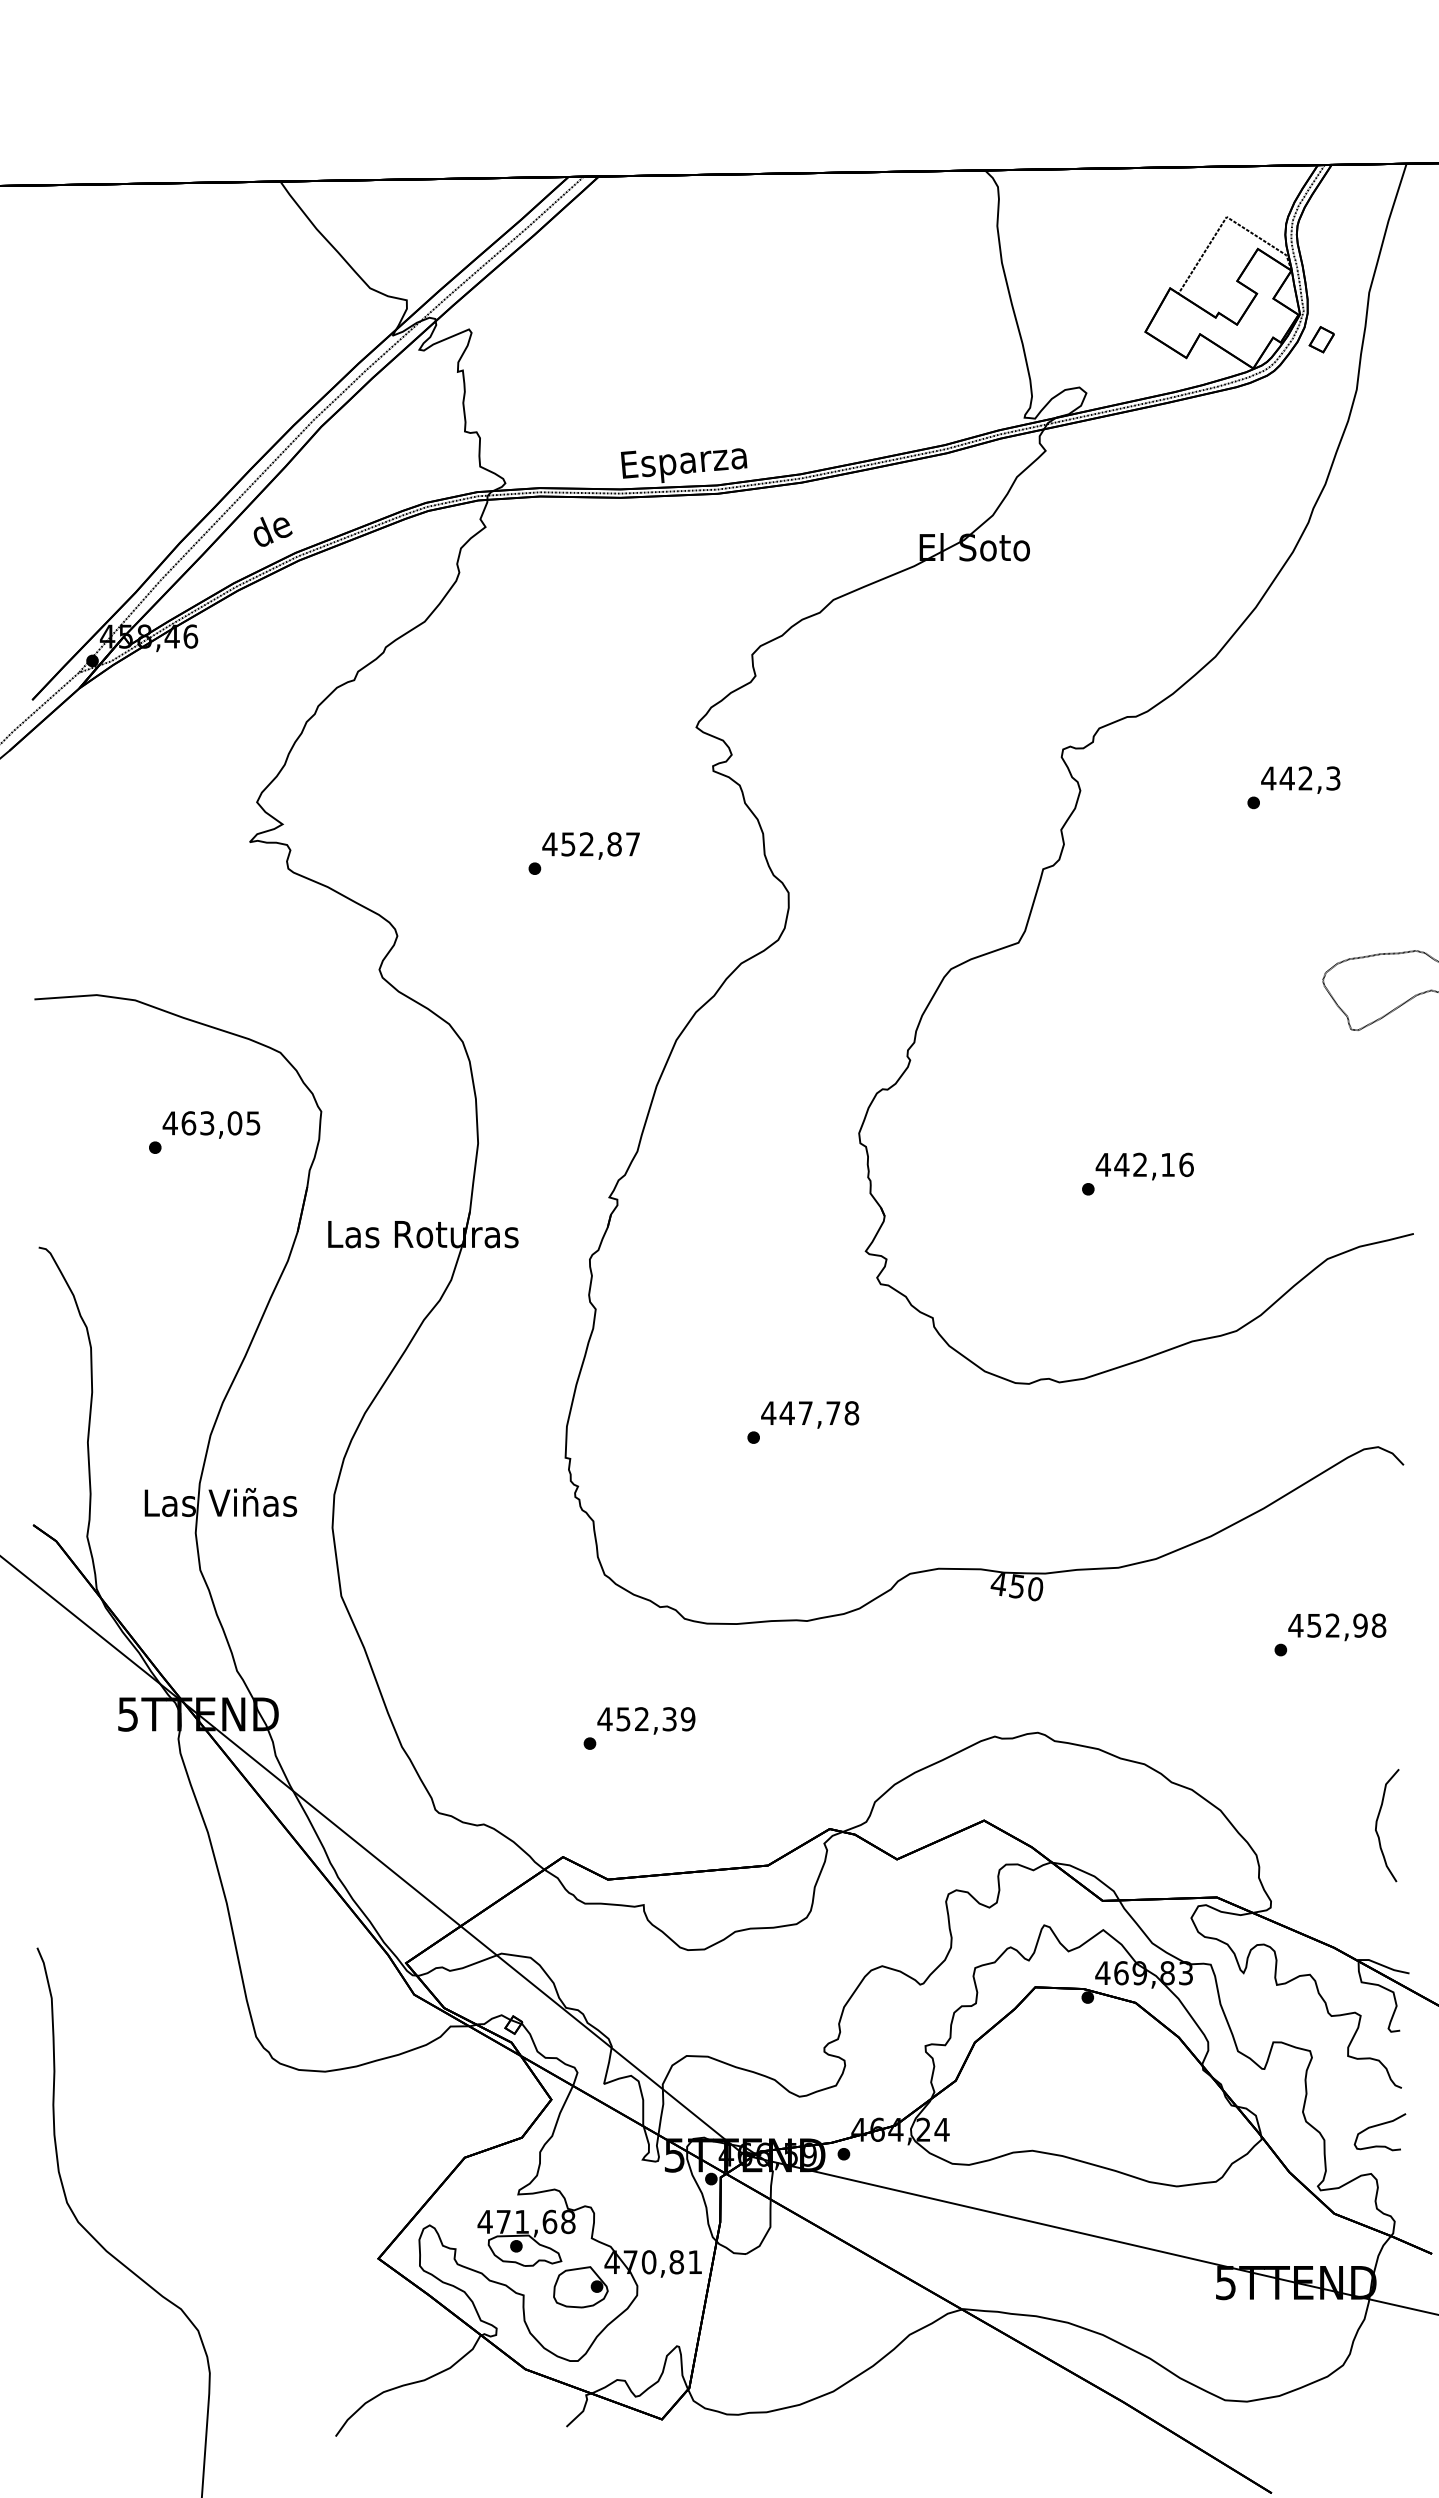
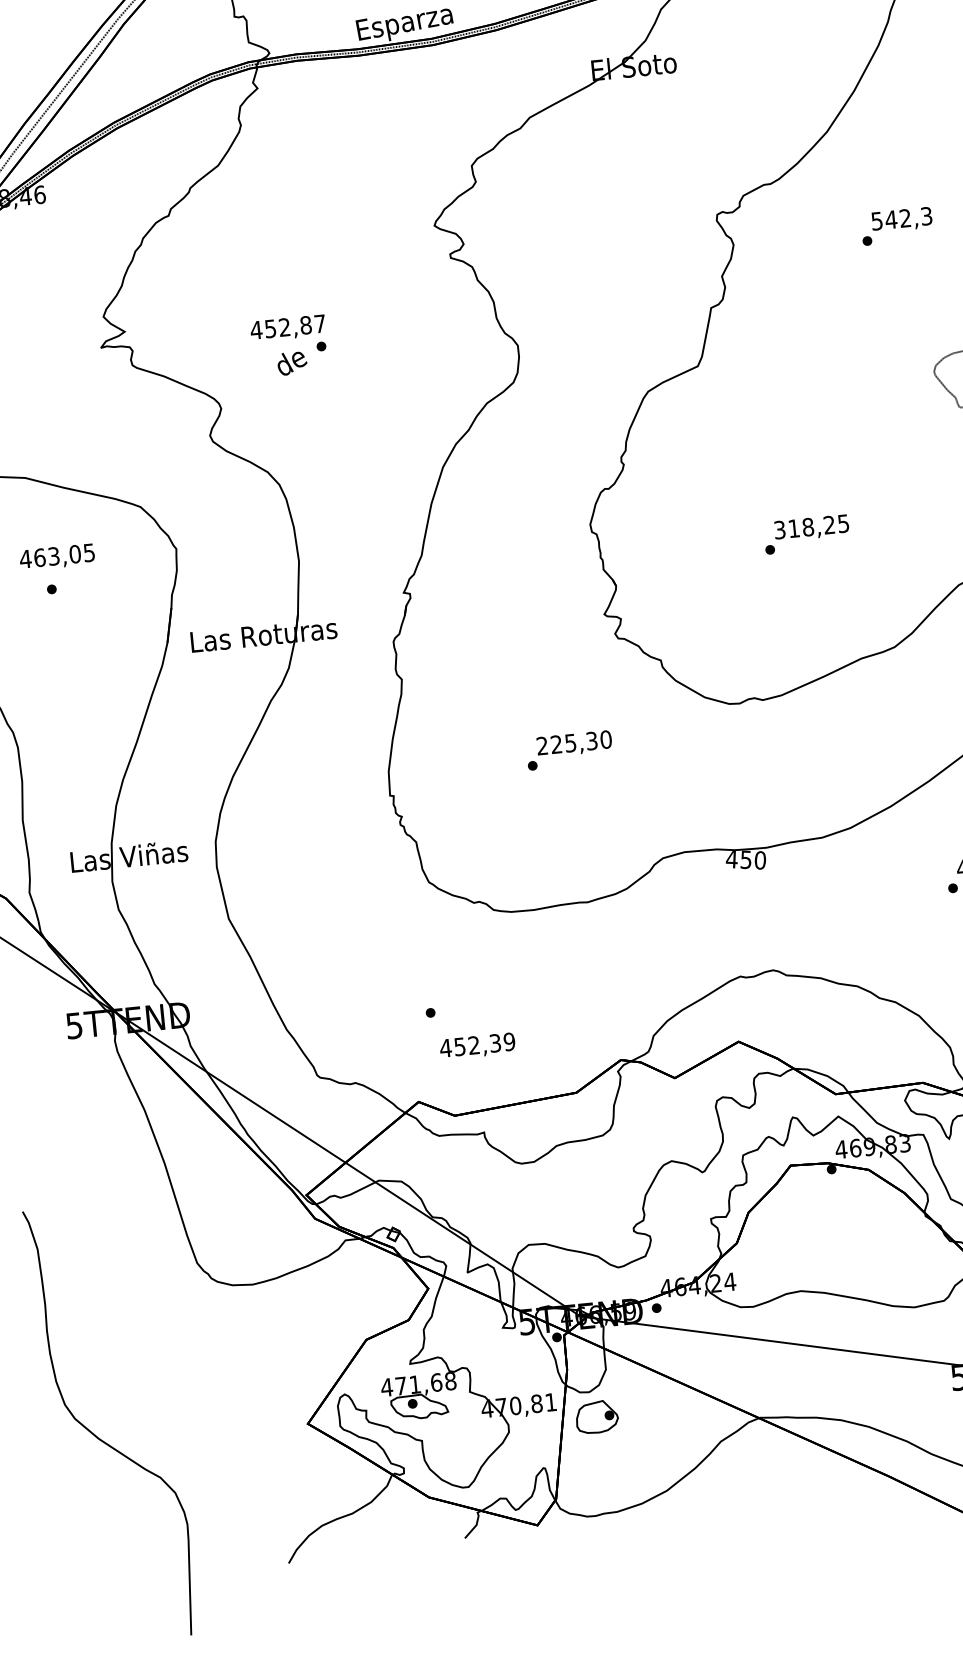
text: (272, 531) -> (291, 363), moved
text: (1268, 778) -> (876, 221), 442,3 -> 542,3
text: (590, 845) -> (287, 328), moved
text: (211, 1124) -> (57, 556), moved
text: (1144, 1164) -> (811, 526), 442,16 -> 318,25
text: (810, 1413) -> (574, 742), 447,78 -> 225,30
text: (646, 1720) -> (477, 1046), moved
part: (580, 2287) -> (596, 1417), moved

